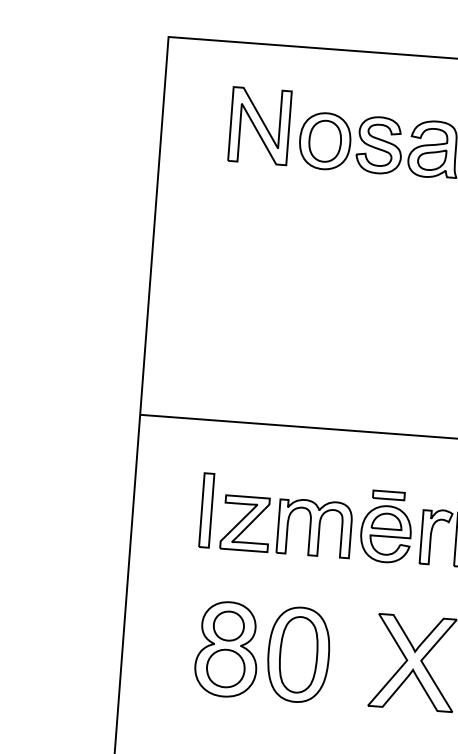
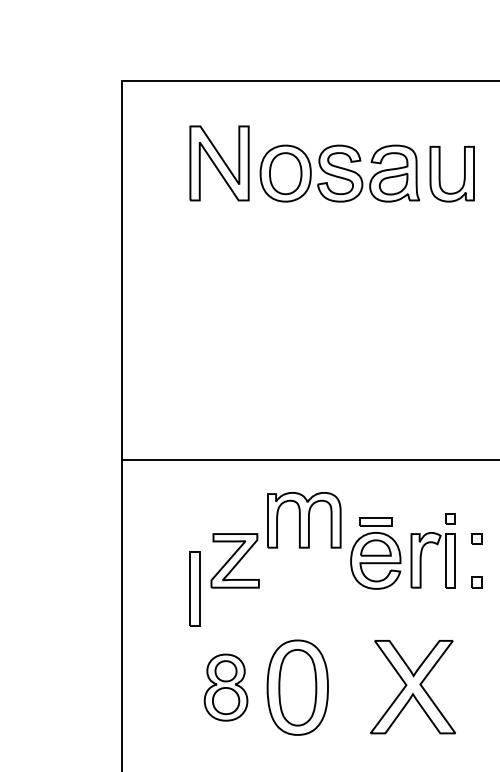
part: (205, 510) -> (194, 588), moved
part: (314, 528) -> (304, 520), moved
part: (226, 649) -> (225, 687), size x0.7

